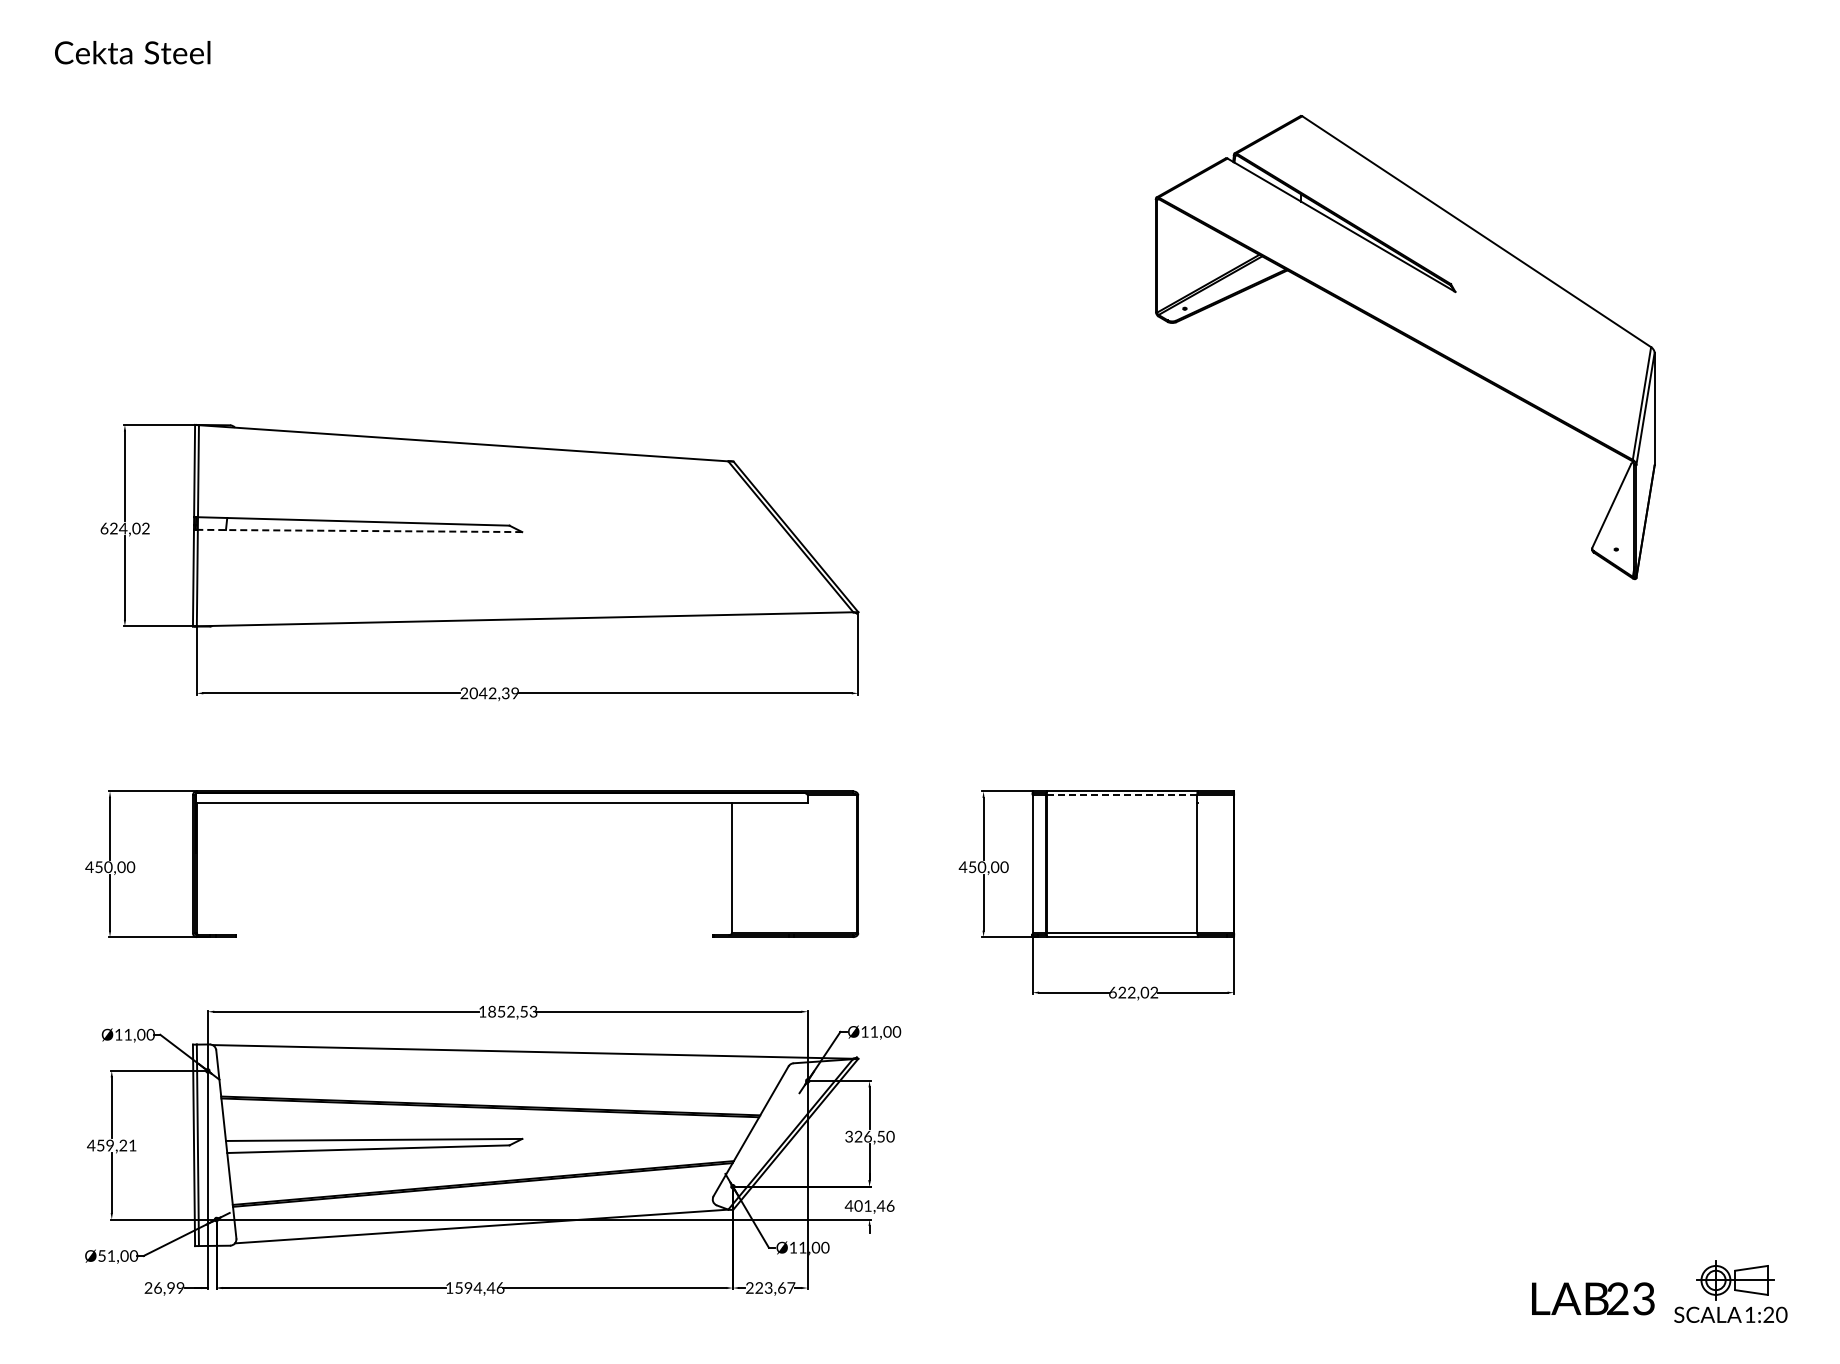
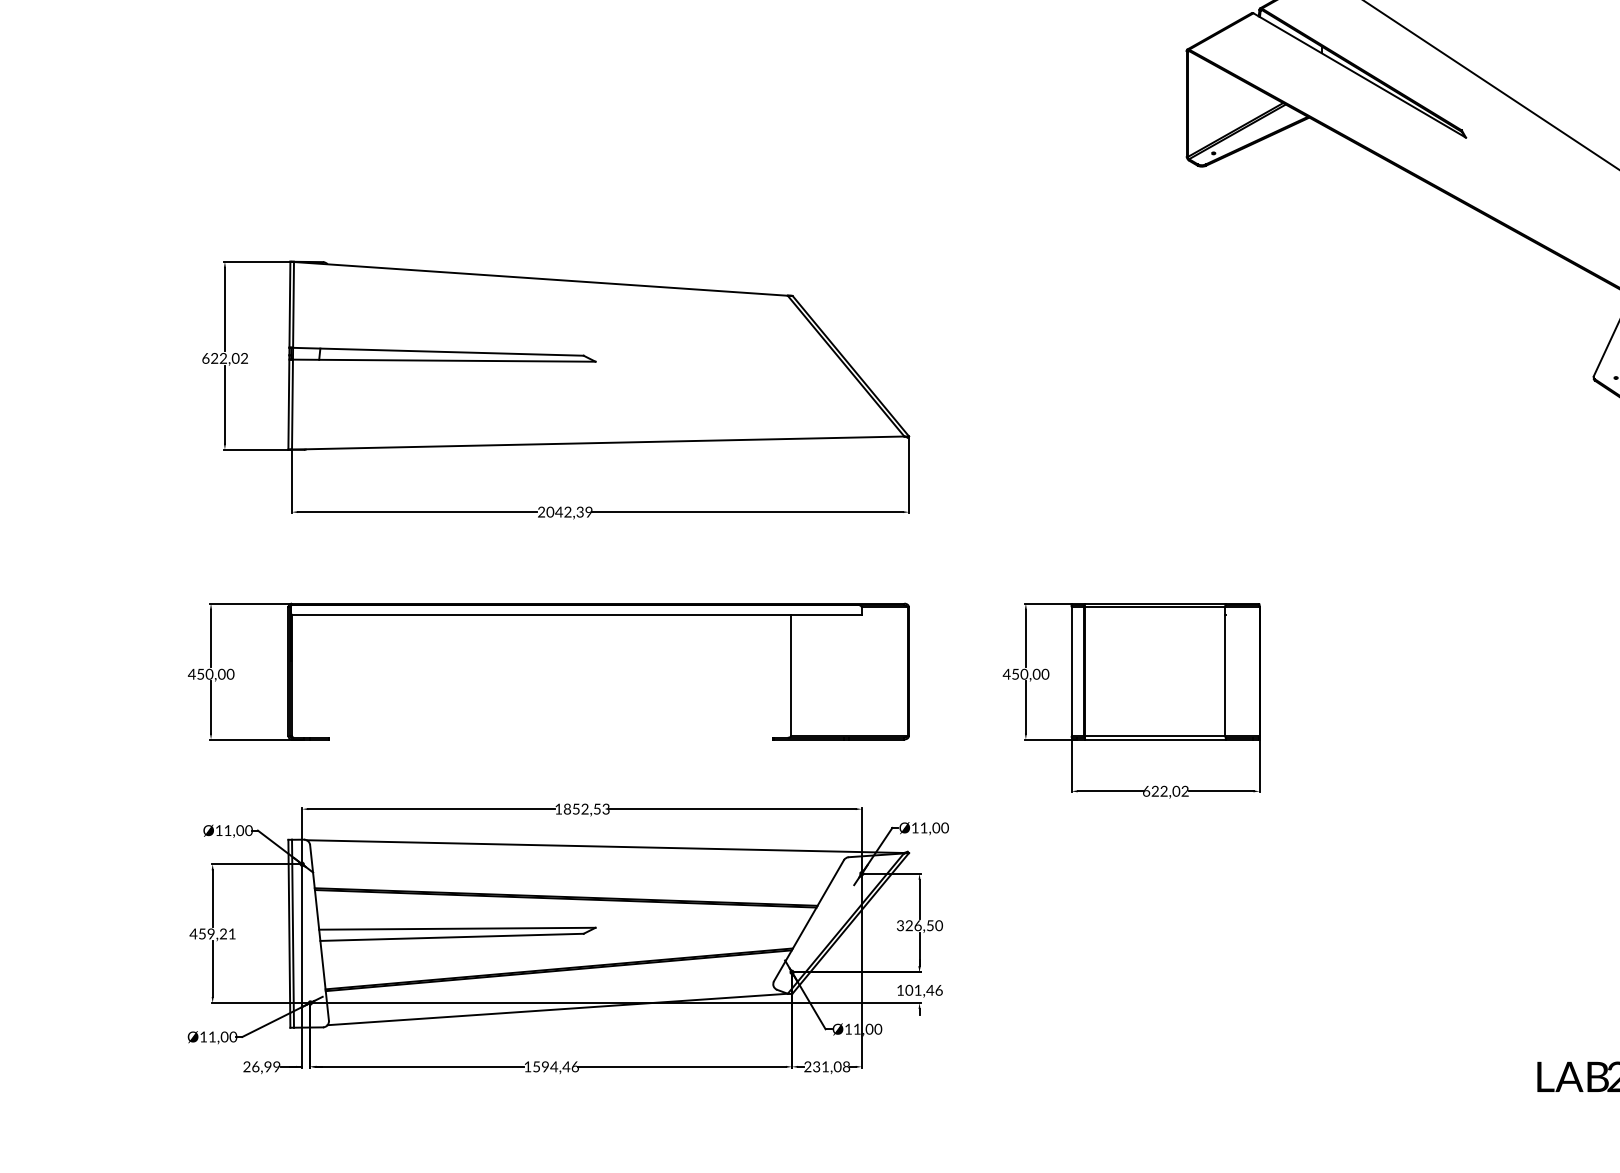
text: (123, 528) -> (223, 358), 624,02 -> 622,02
line: (359, 530) -> (443, 360), dashed -> solid
line: (1121, 795) -> (1154, 607), dashed -> solid
text: (848, 1205) -> (899, 989), 401,46 -> 101,46
text: (101, 1255) -> (203, 1036), Ø51,00 -> Ø11,00
text: (775, 1287) -> (831, 1066), 223,67 -> 231,08

